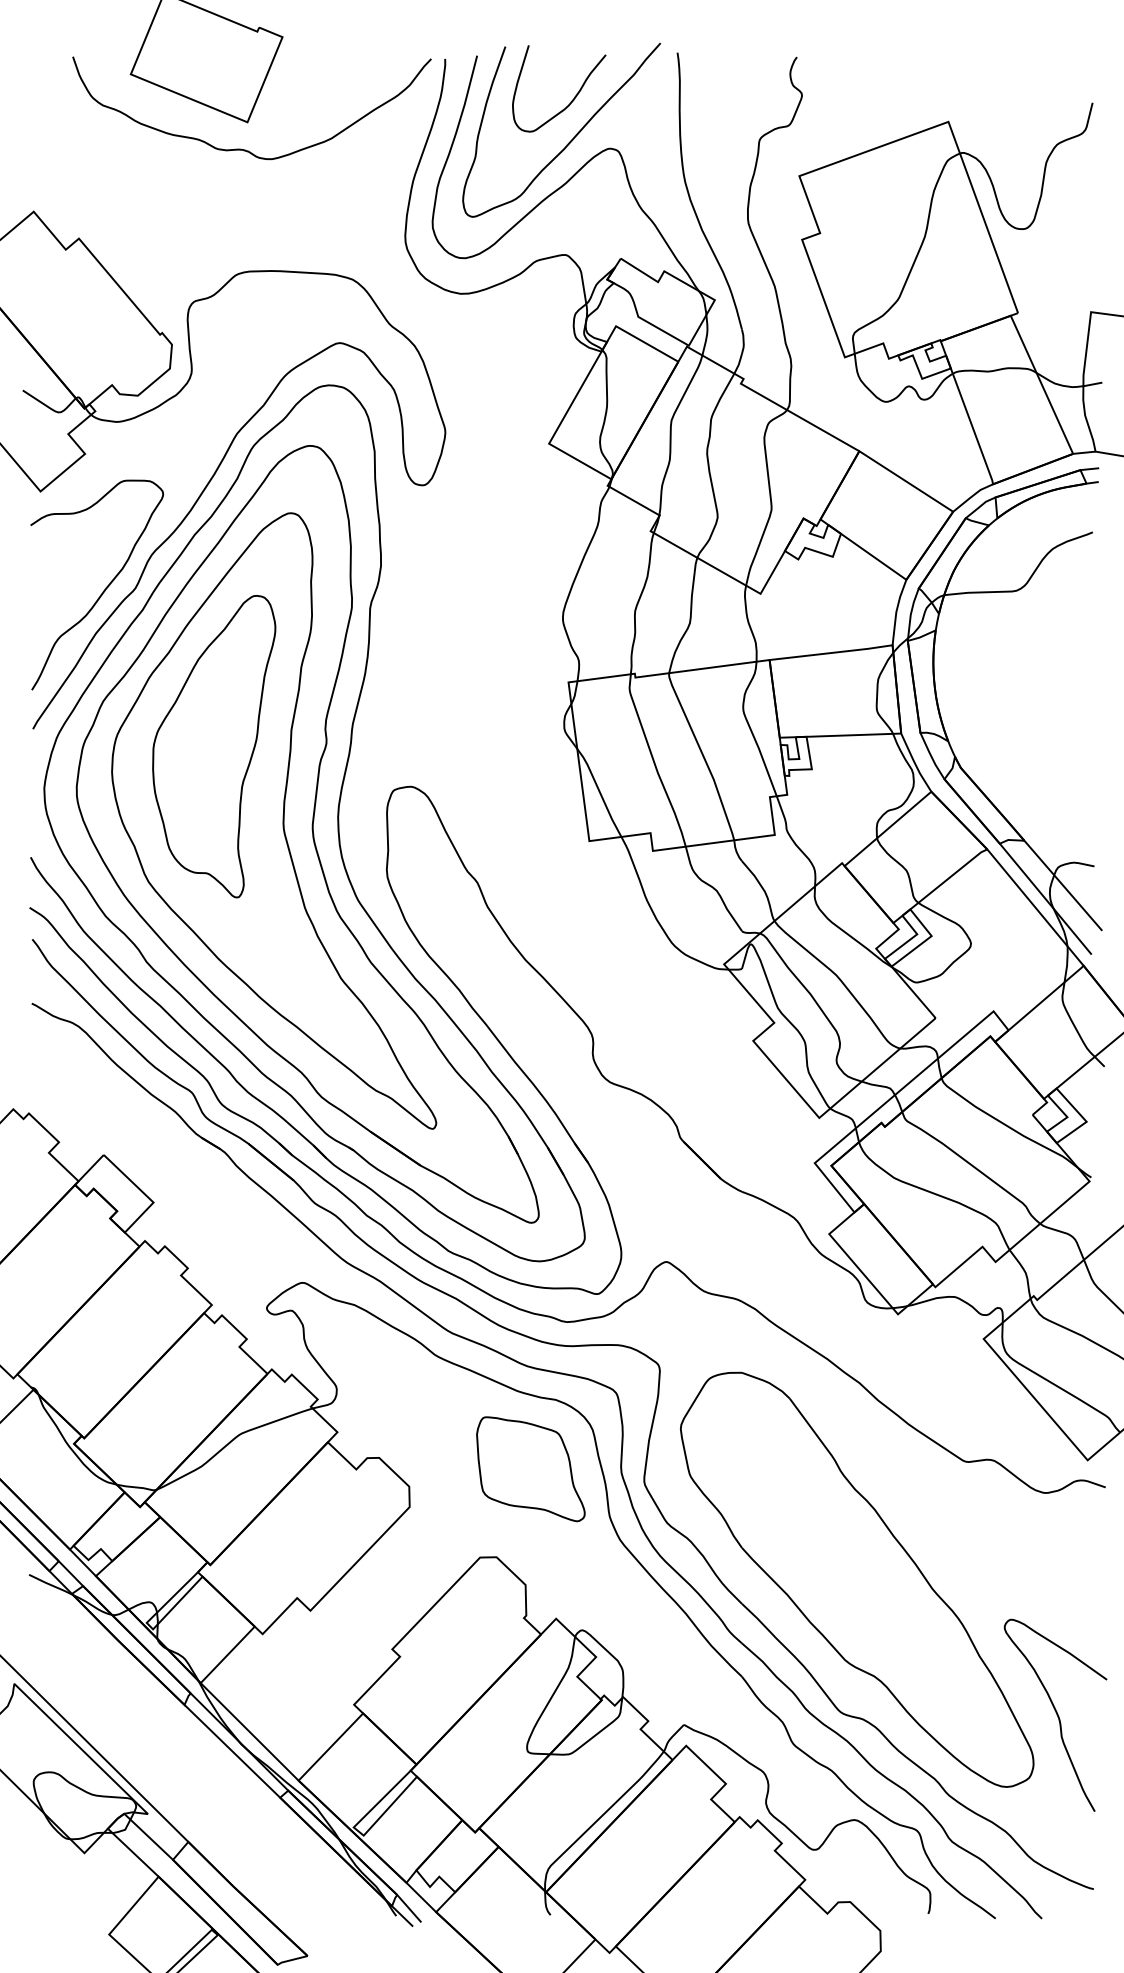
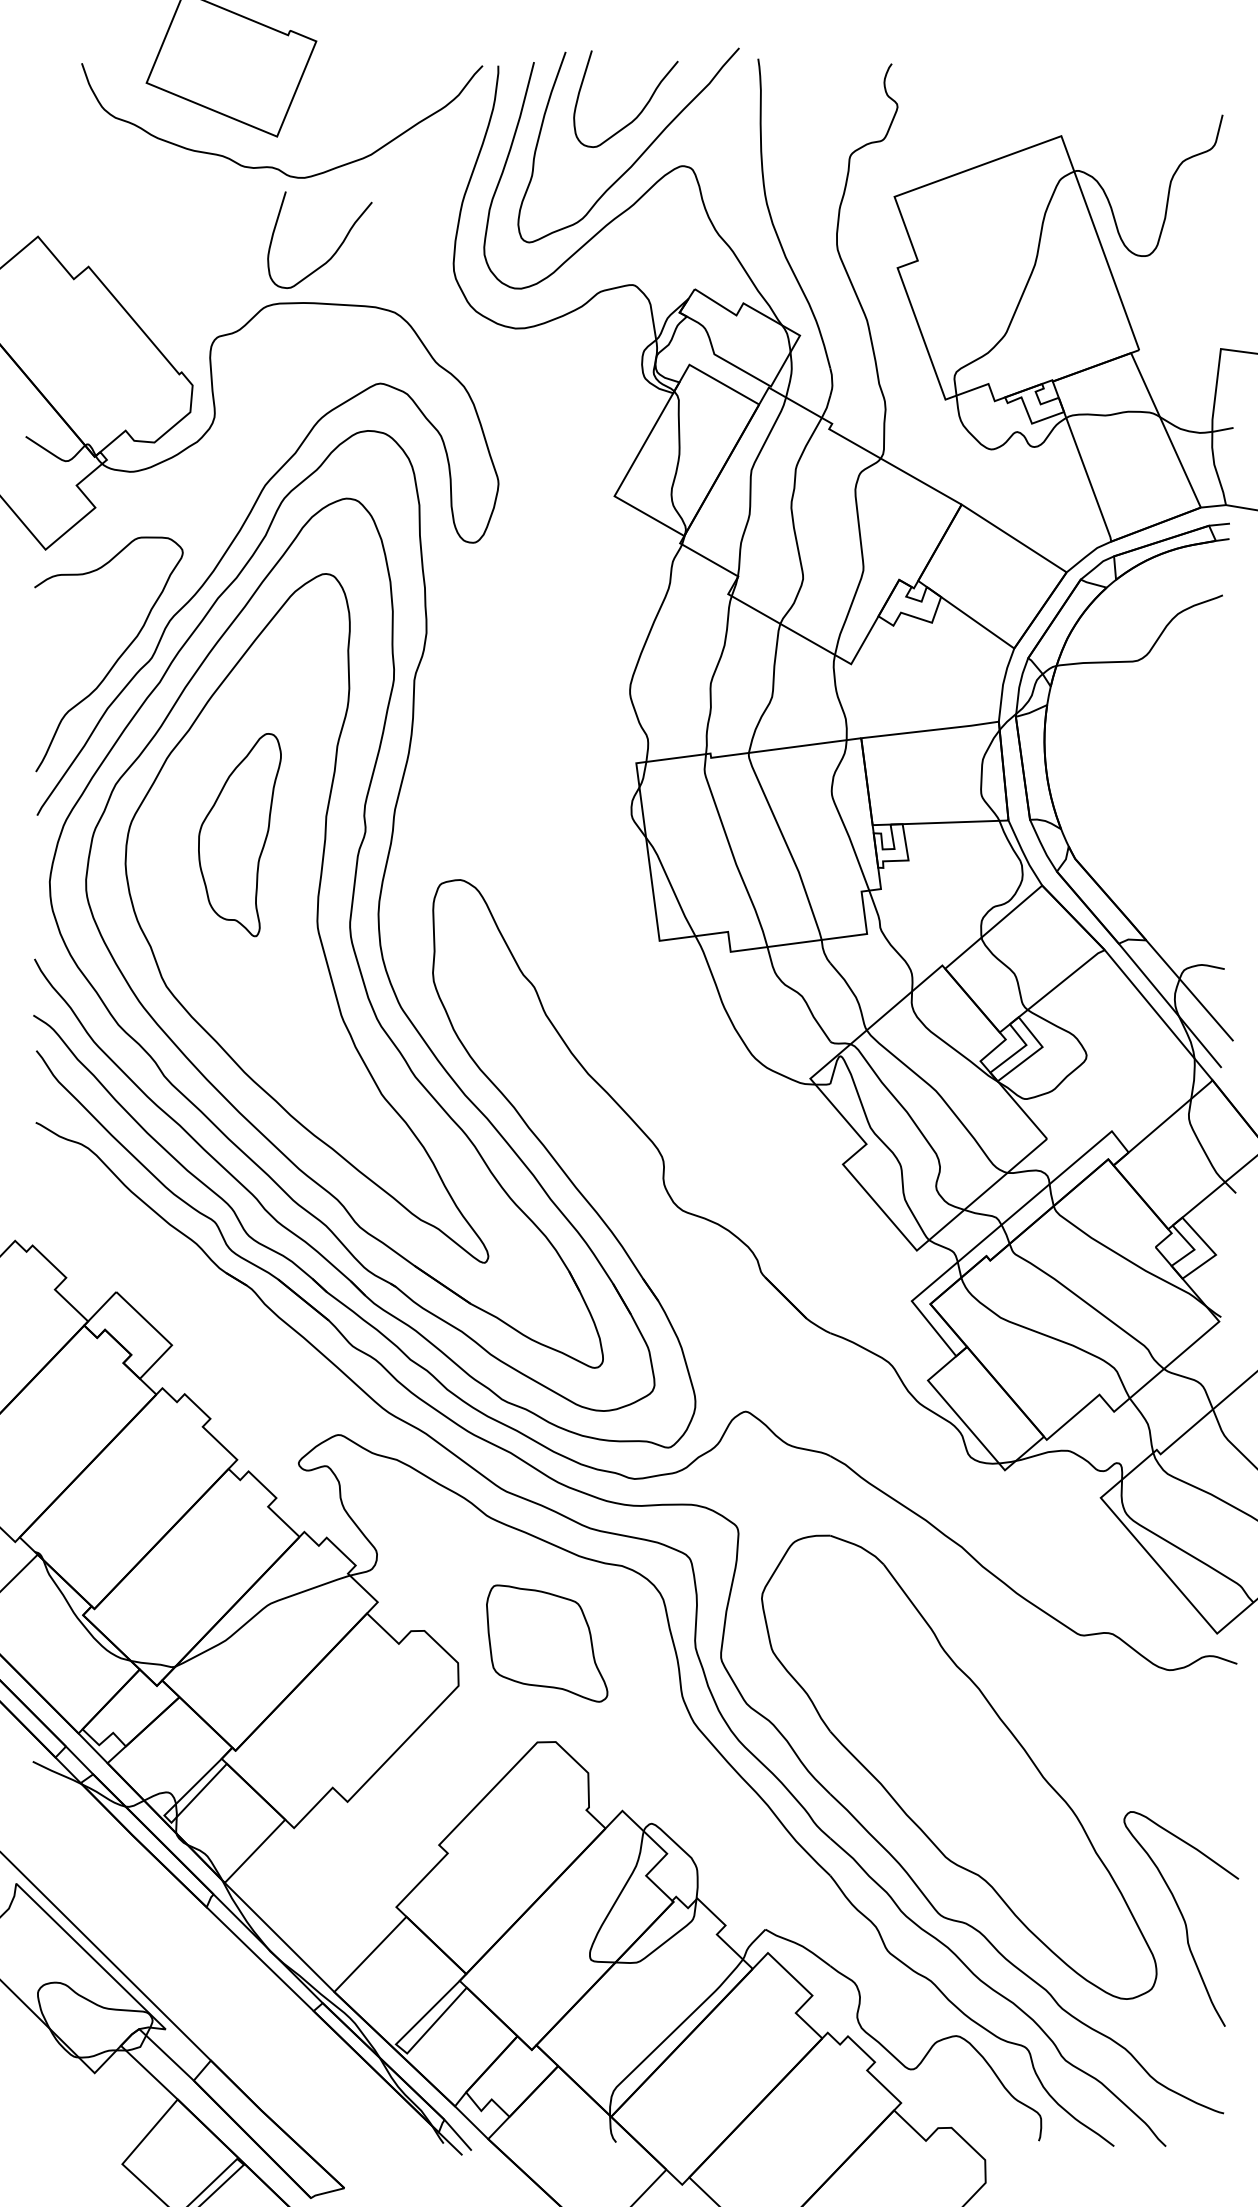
curve: (300, 223) -> (336, 249), added
part: (213, 746) -> (239, 834), size x0.6
part: (531, 1469) -> (547, 1643), moved

